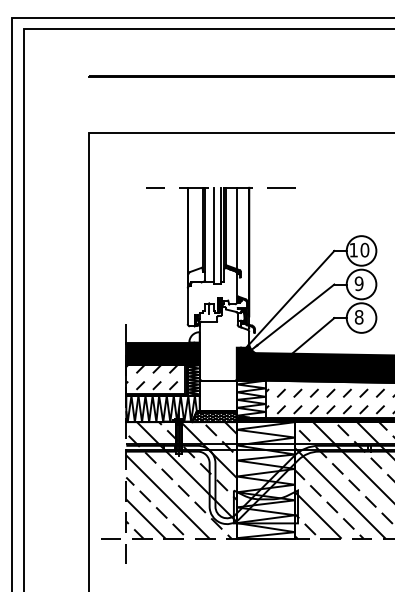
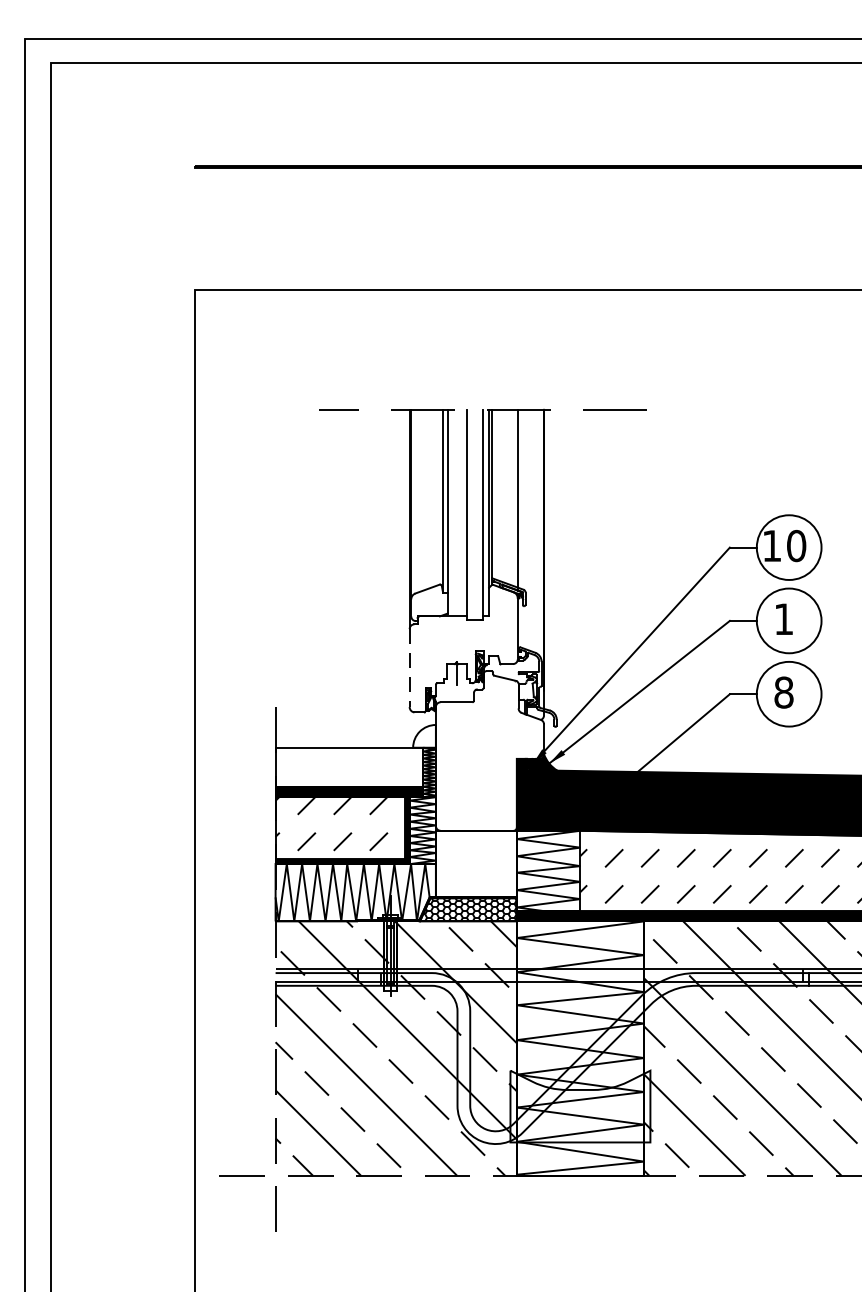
text: (358, 283) -> (782, 618), 9 -> 1
line: (187, 306) -> (409, 668), solid -> dashed
fill: (159, 351) -> (348, 767), removed

